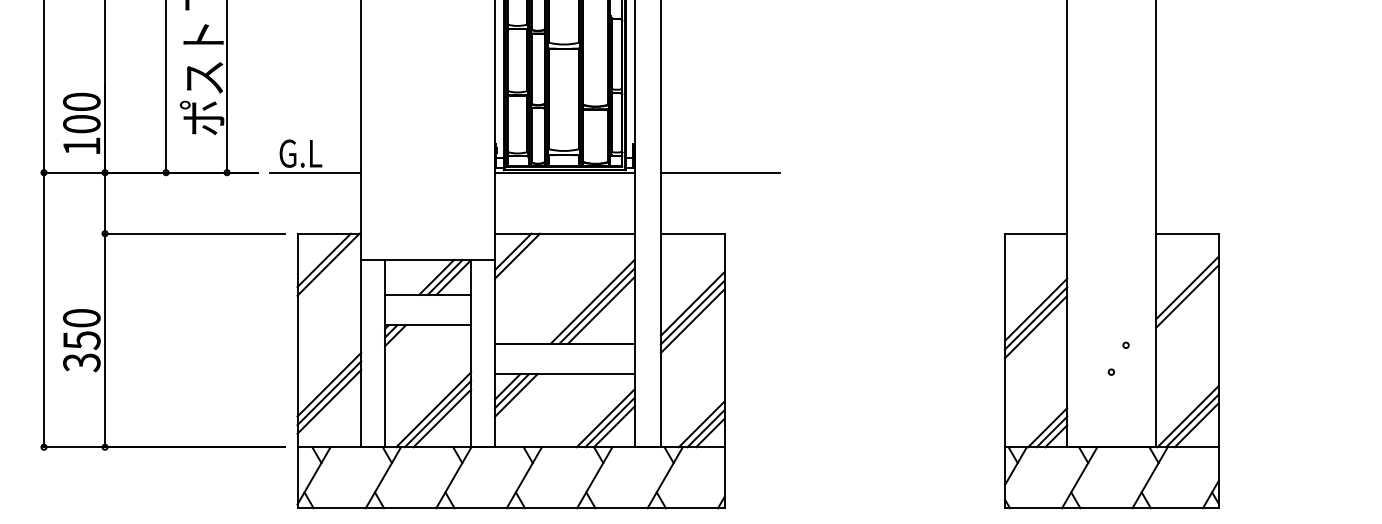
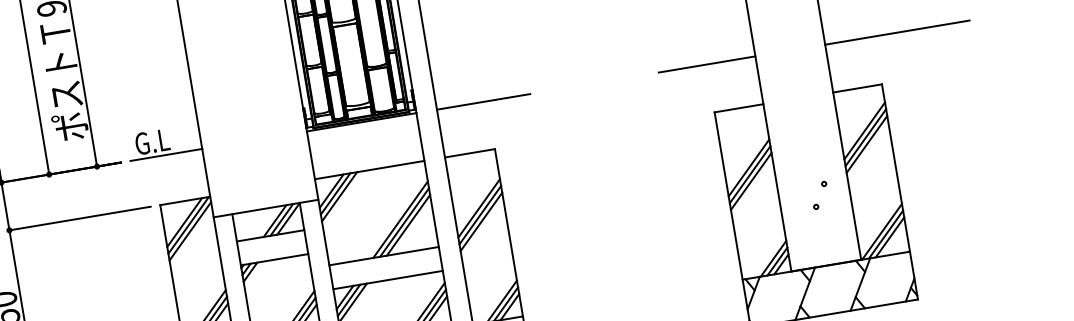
line: (1005, 172) -> (707, 64), added
line: (1248, 172) -> (897, 32), added
line: (521, 260) -> (339, 196), added
line: (329, 272) -> (190, 231), added
line: (1187, 305) -> (867, 144), added

